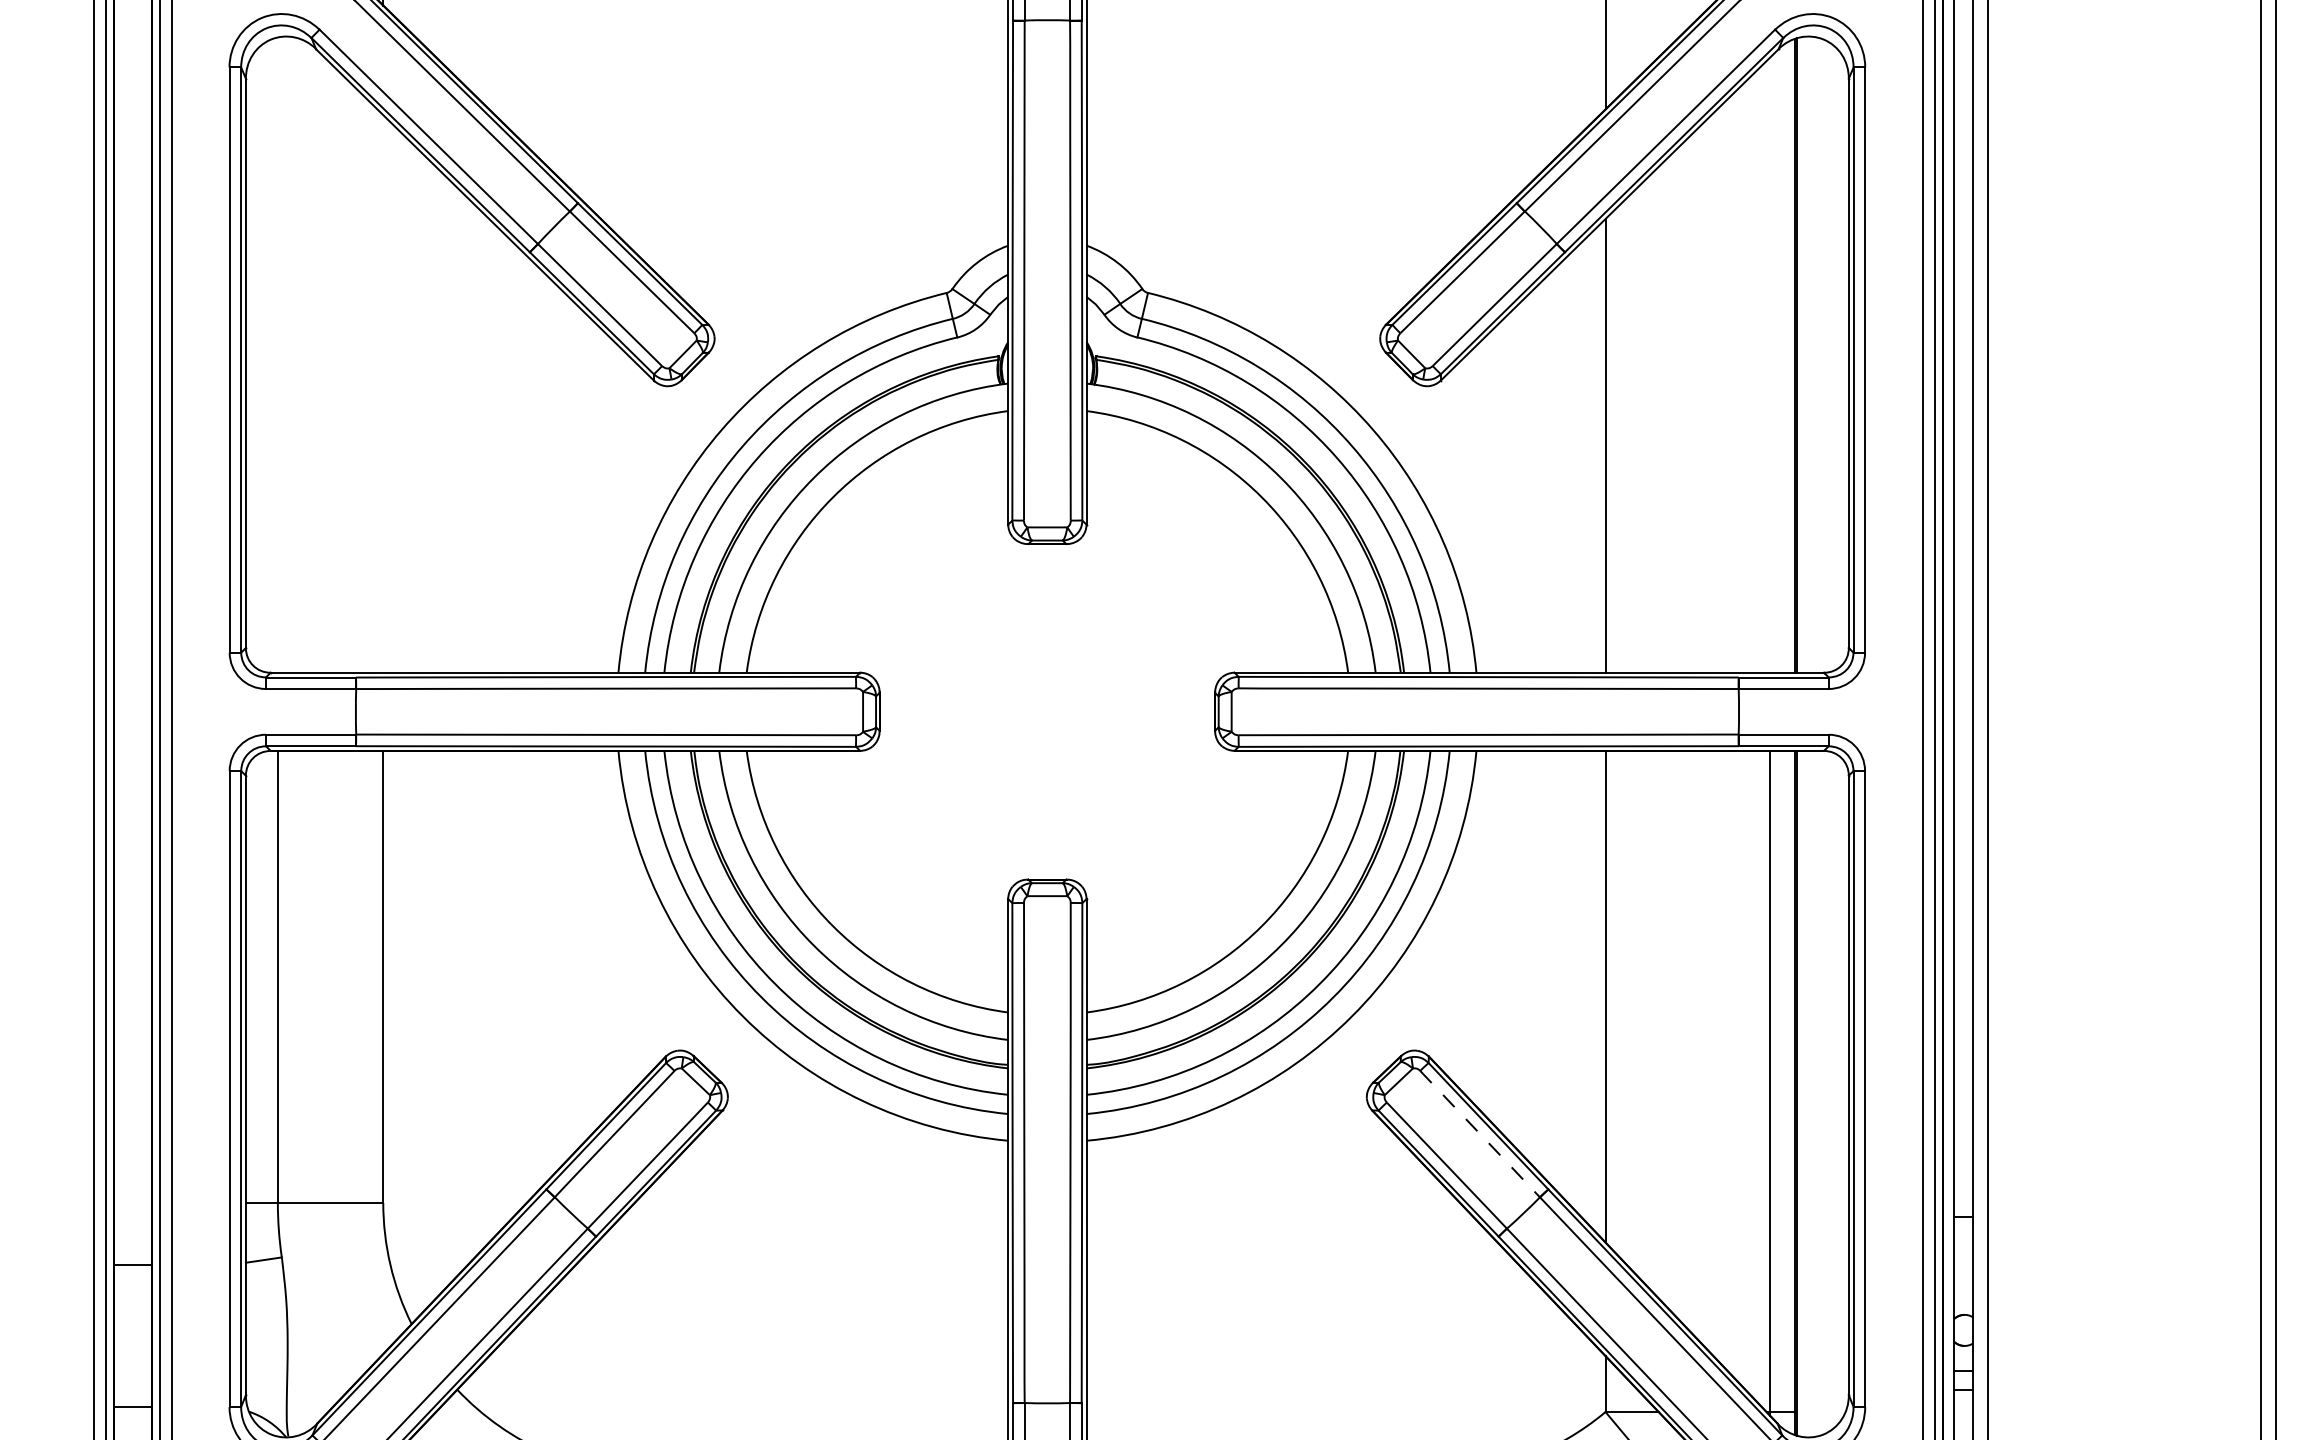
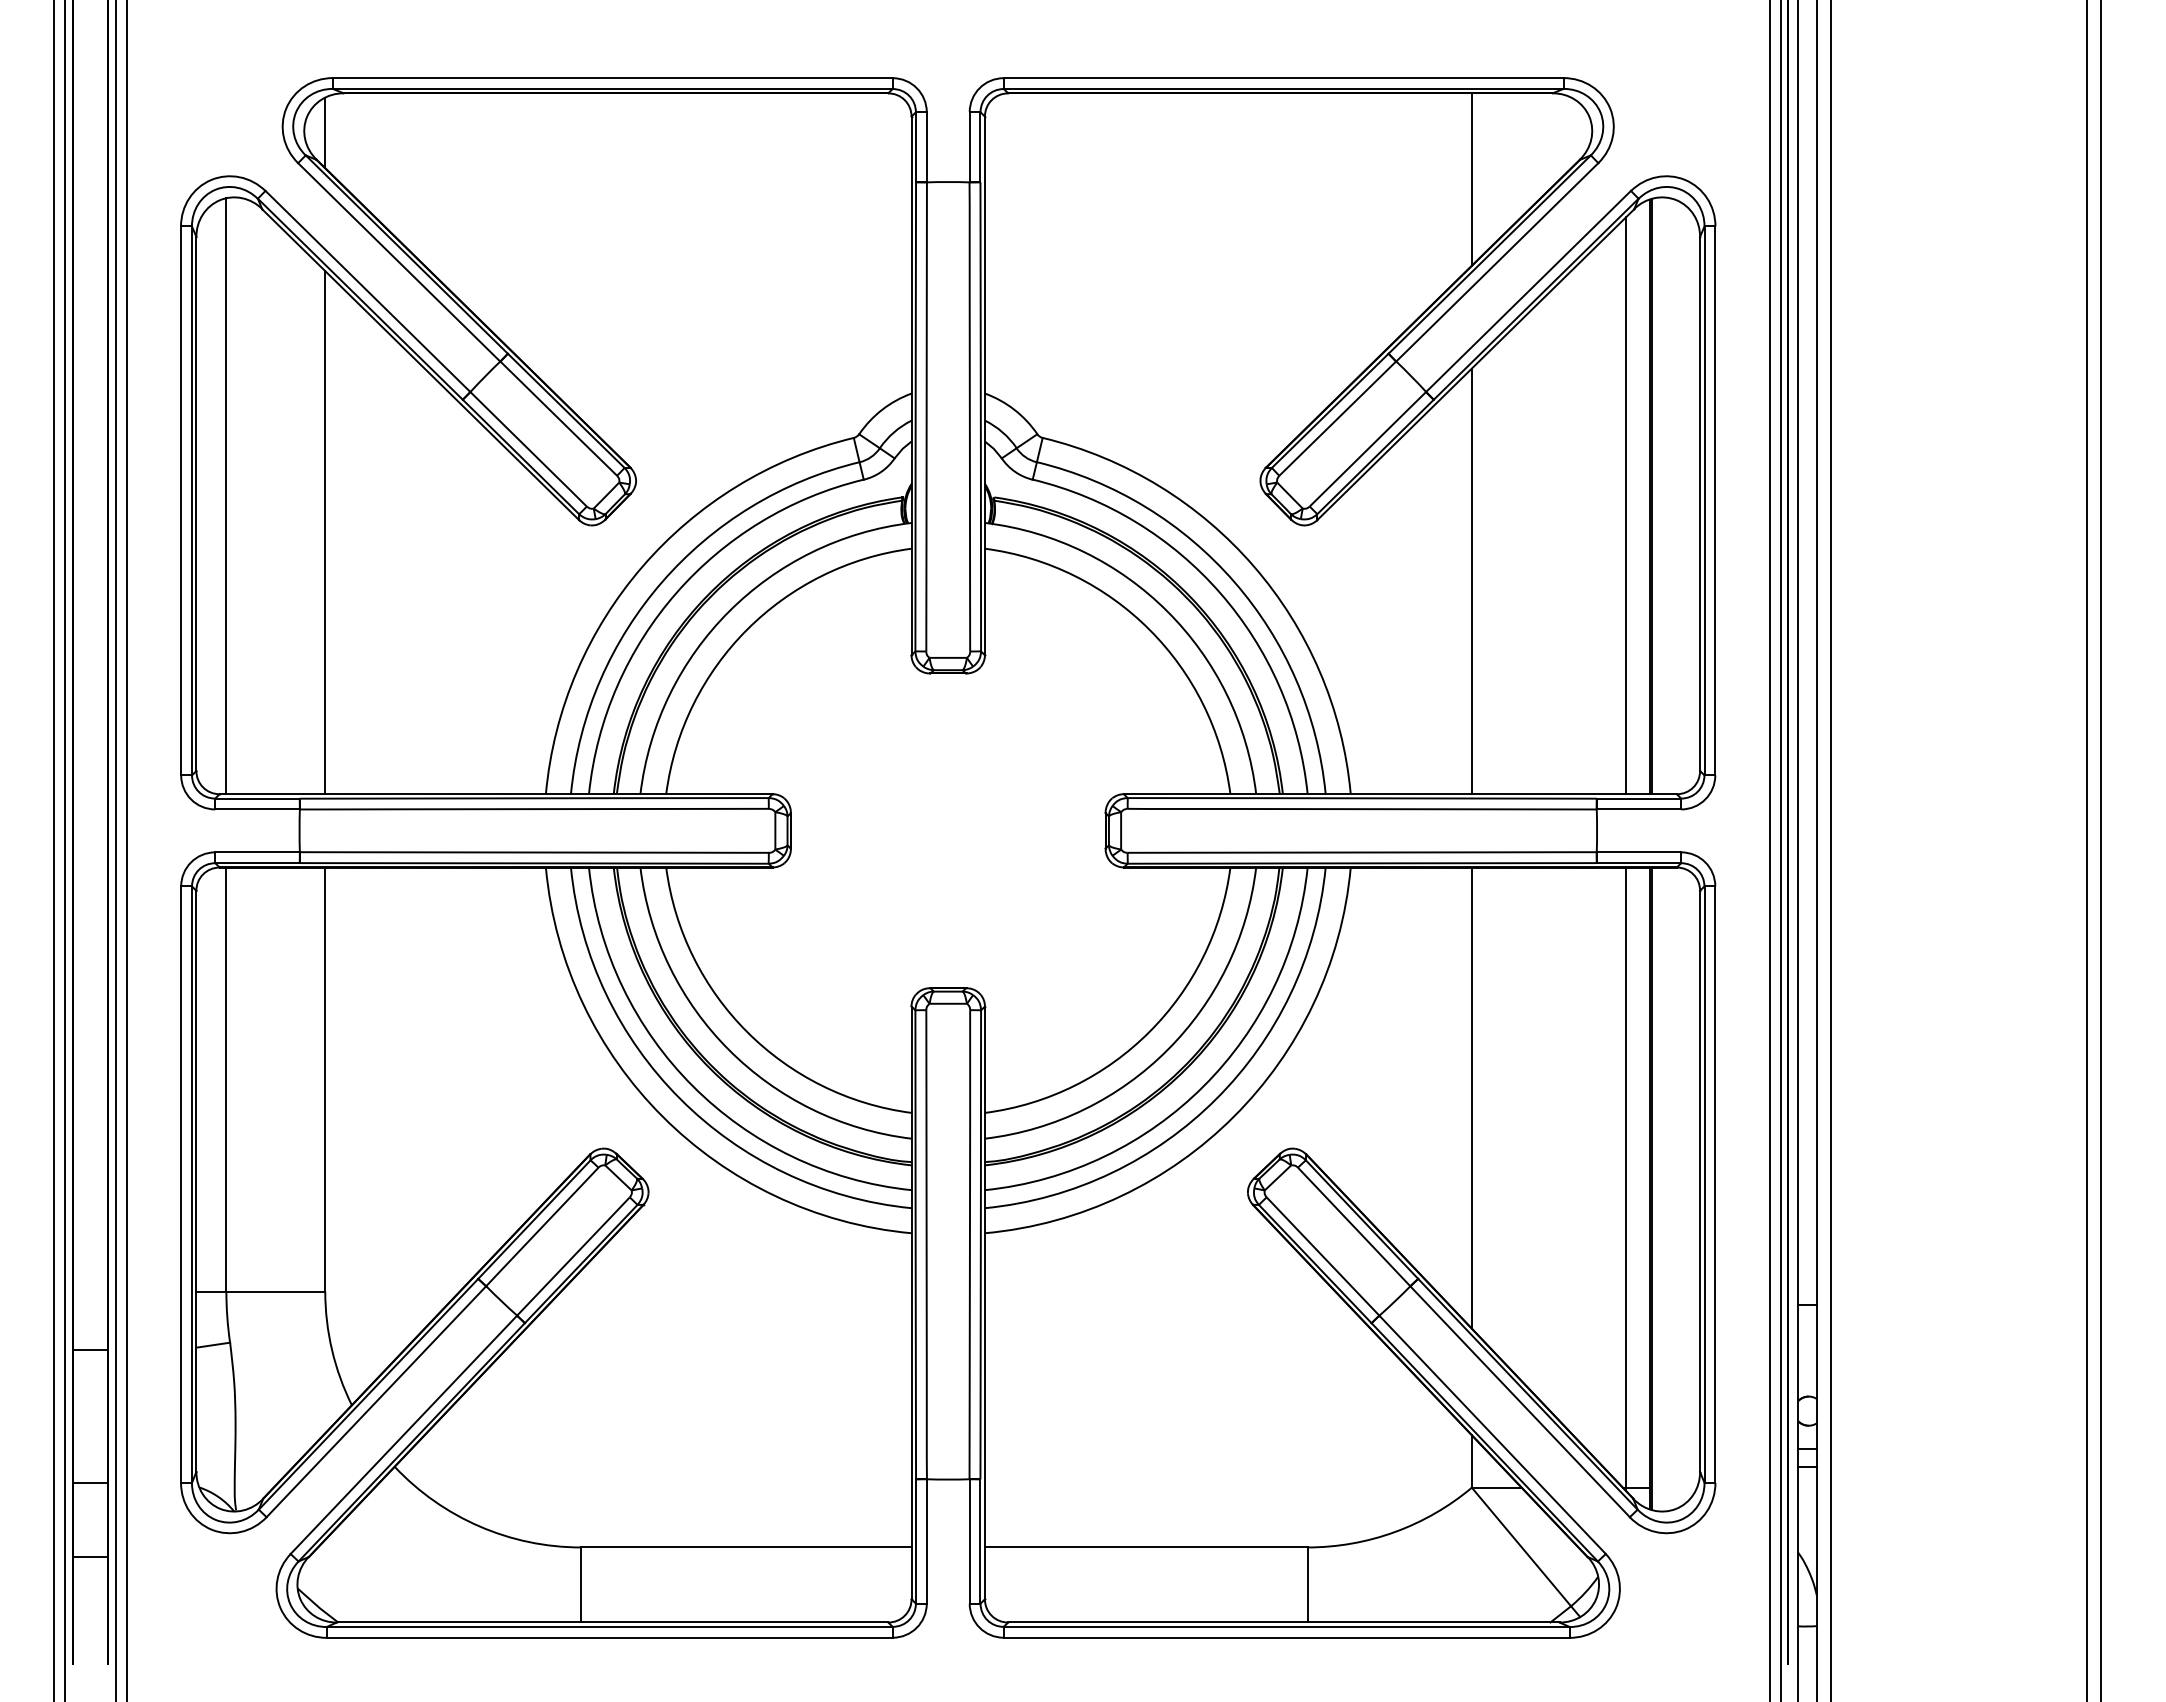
line: (277, 355) -> (226, 496), added
line: (1770, 364) -> (1626, 505), added
line: (383, 393) -> (325, 532), added
line: (1480, 1134) -> (1354, 1227), dashed -> solid

